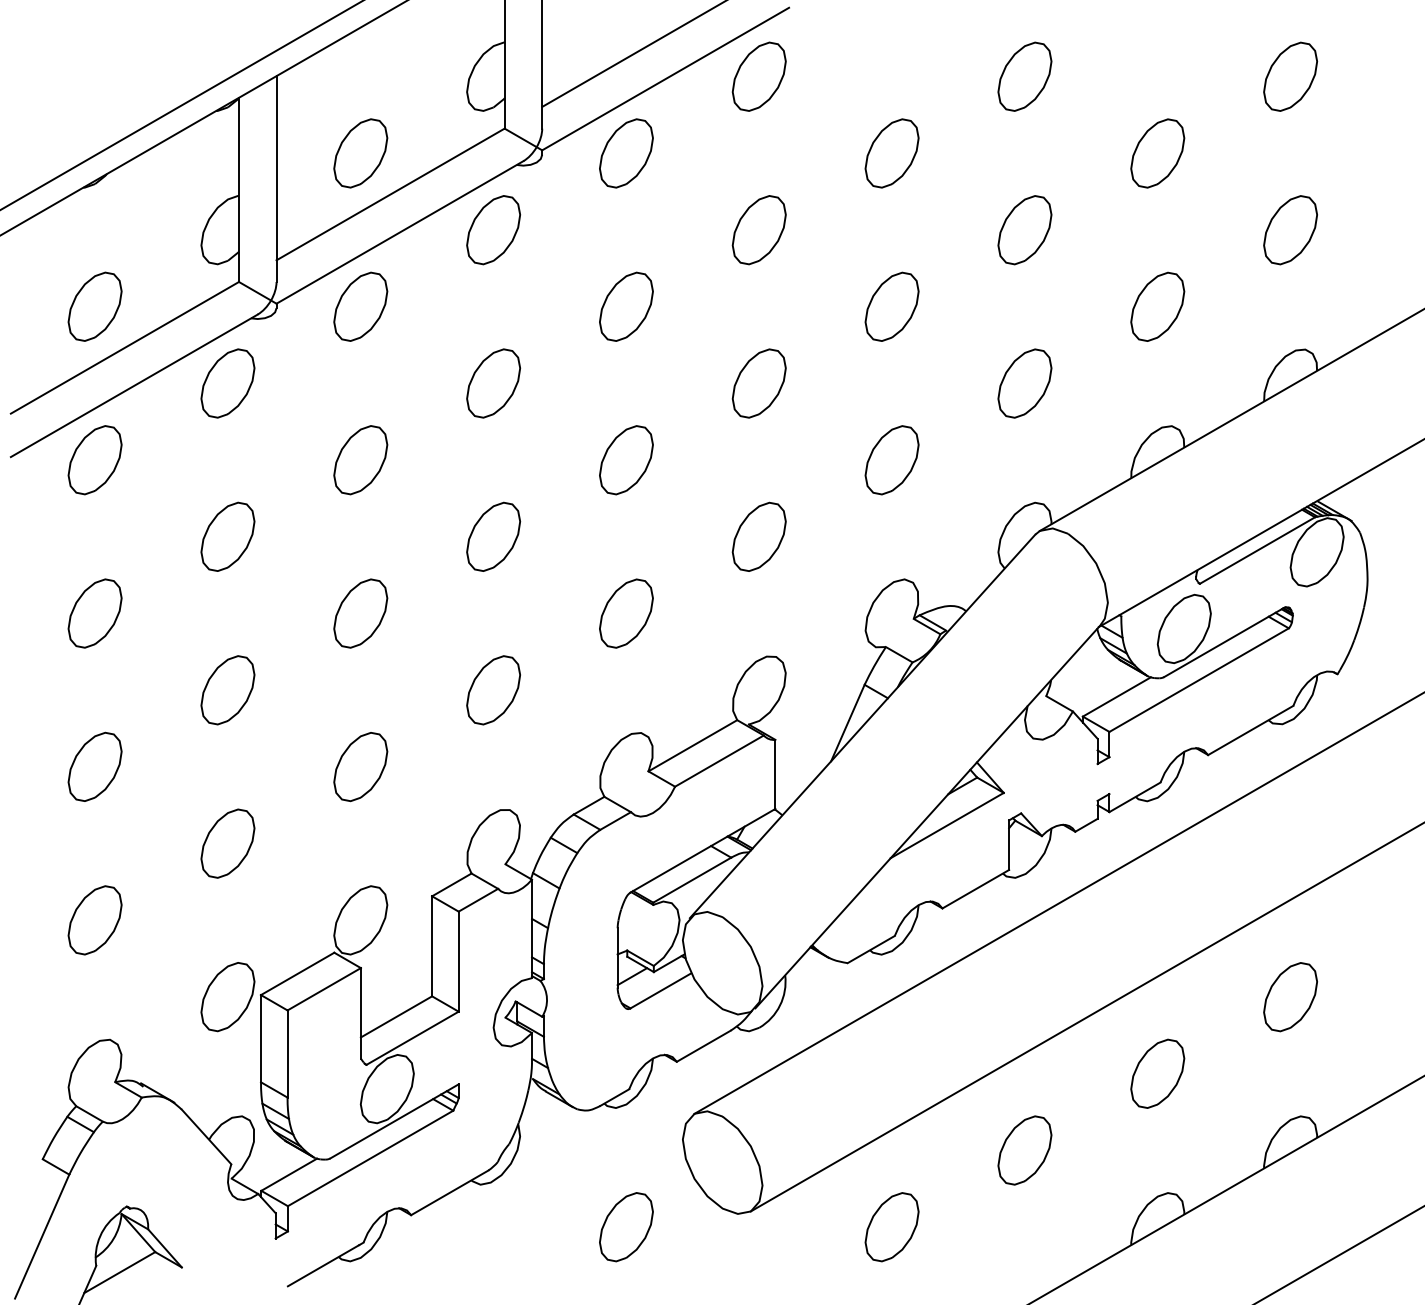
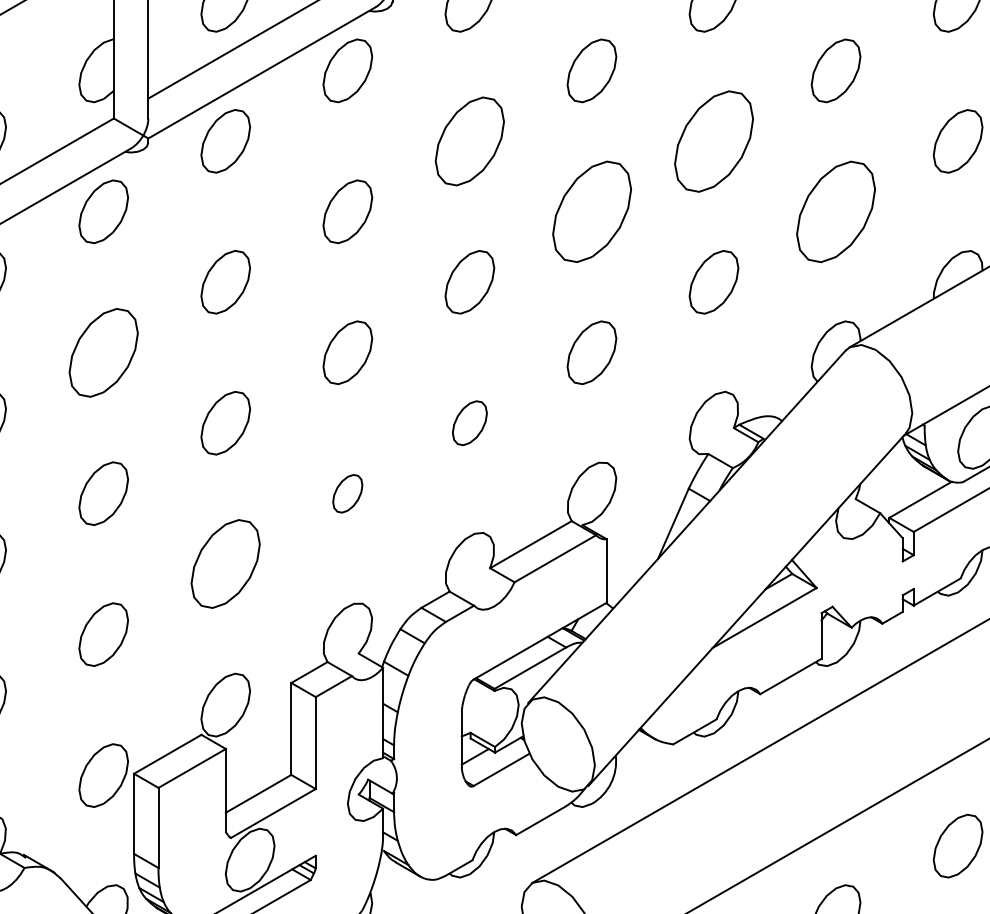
part: (626, 306) -> (469, 141), size x1.4
part: (891, 306) -> (713, 141), size x1.6
part: (758, 383) -> (591, 211), size x1.6
part: (1024, 383) -> (835, 211), size x1.6
part: (227, 536) -> (103, 352), size x1.4
part: (626, 613) -> (469, 423), size x0.7
part: (493, 690) -> (347, 493), size x0.6
part: (360, 767) -> (225, 564), size x1.4

